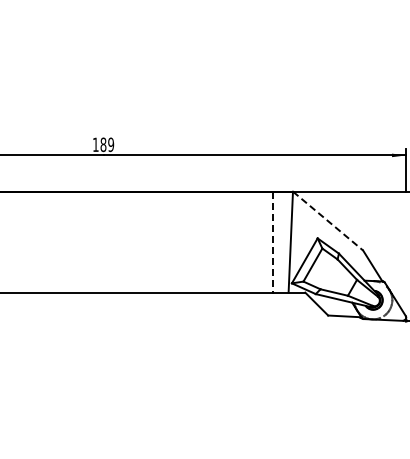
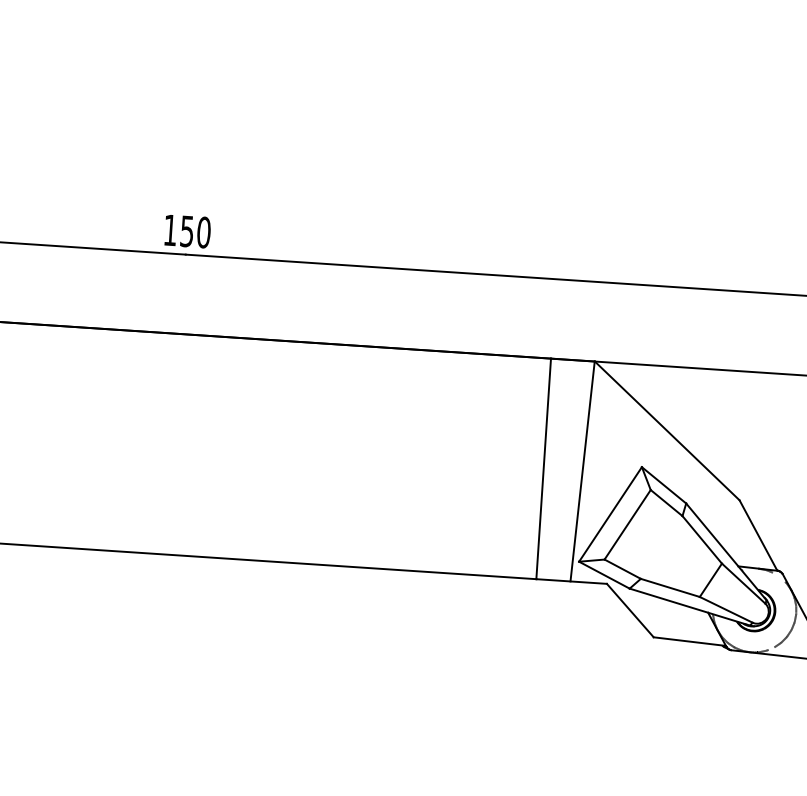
text: (106, 144) -> (193, 231), 189 -> 150
line: (328, 221) -> (668, 431), dashed -> solid
line: (272, 242) -> (542, 469), dashed -> solid

